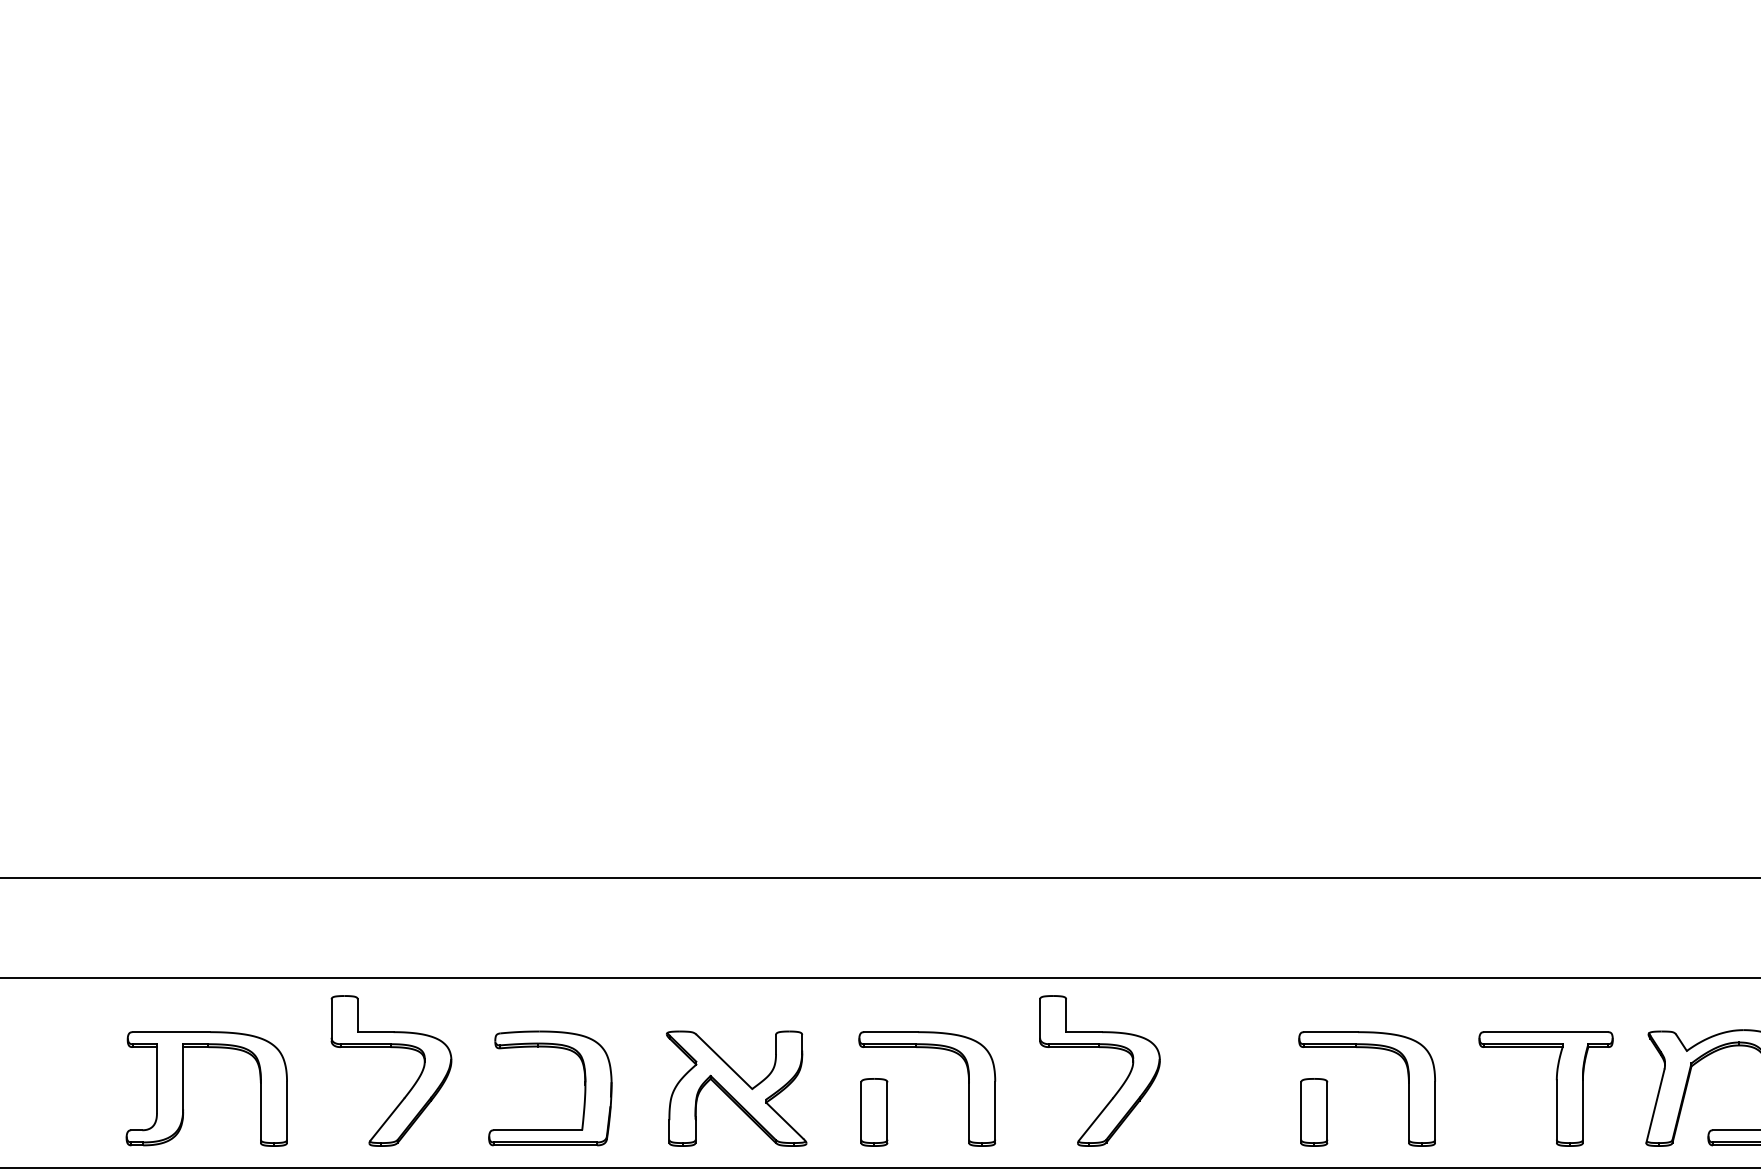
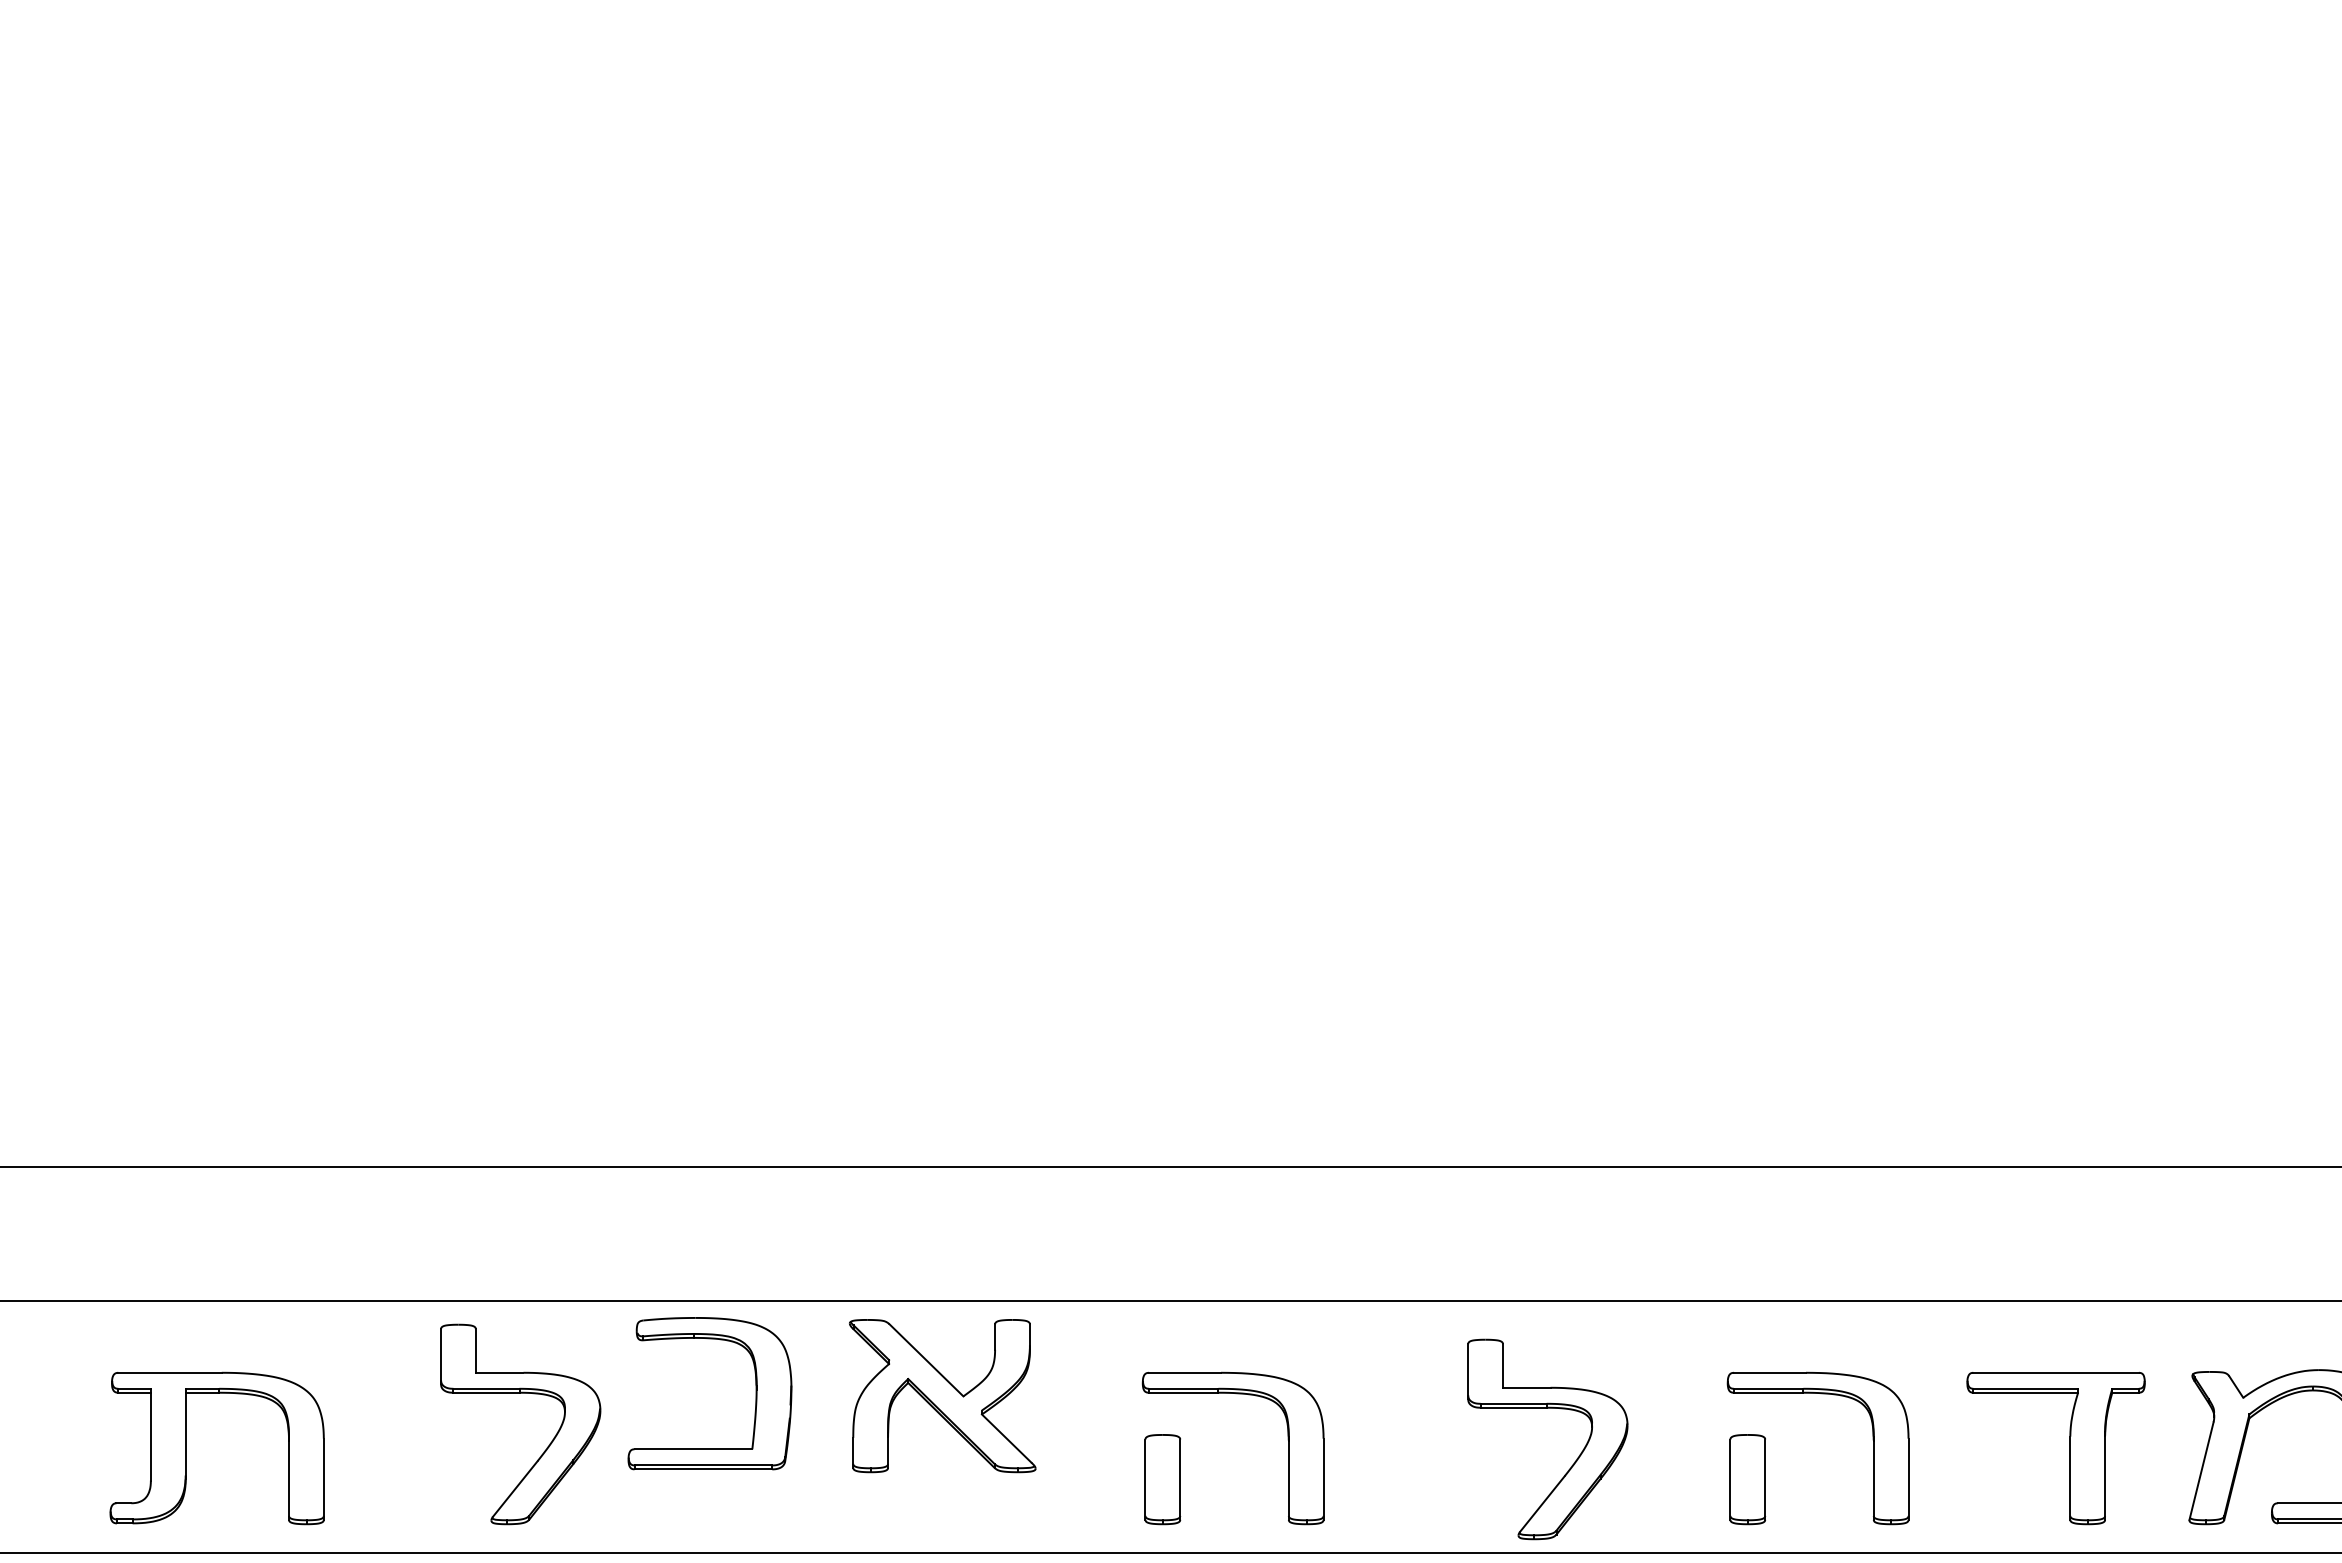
part: (1099, 1047) -> (1547, 1408), moved
part: (584, 1088) -> (755, 1393), moved
part: (183, 1089) -> (186, 1448), moved
part: (736, 1089) -> (942, 1396), moved

